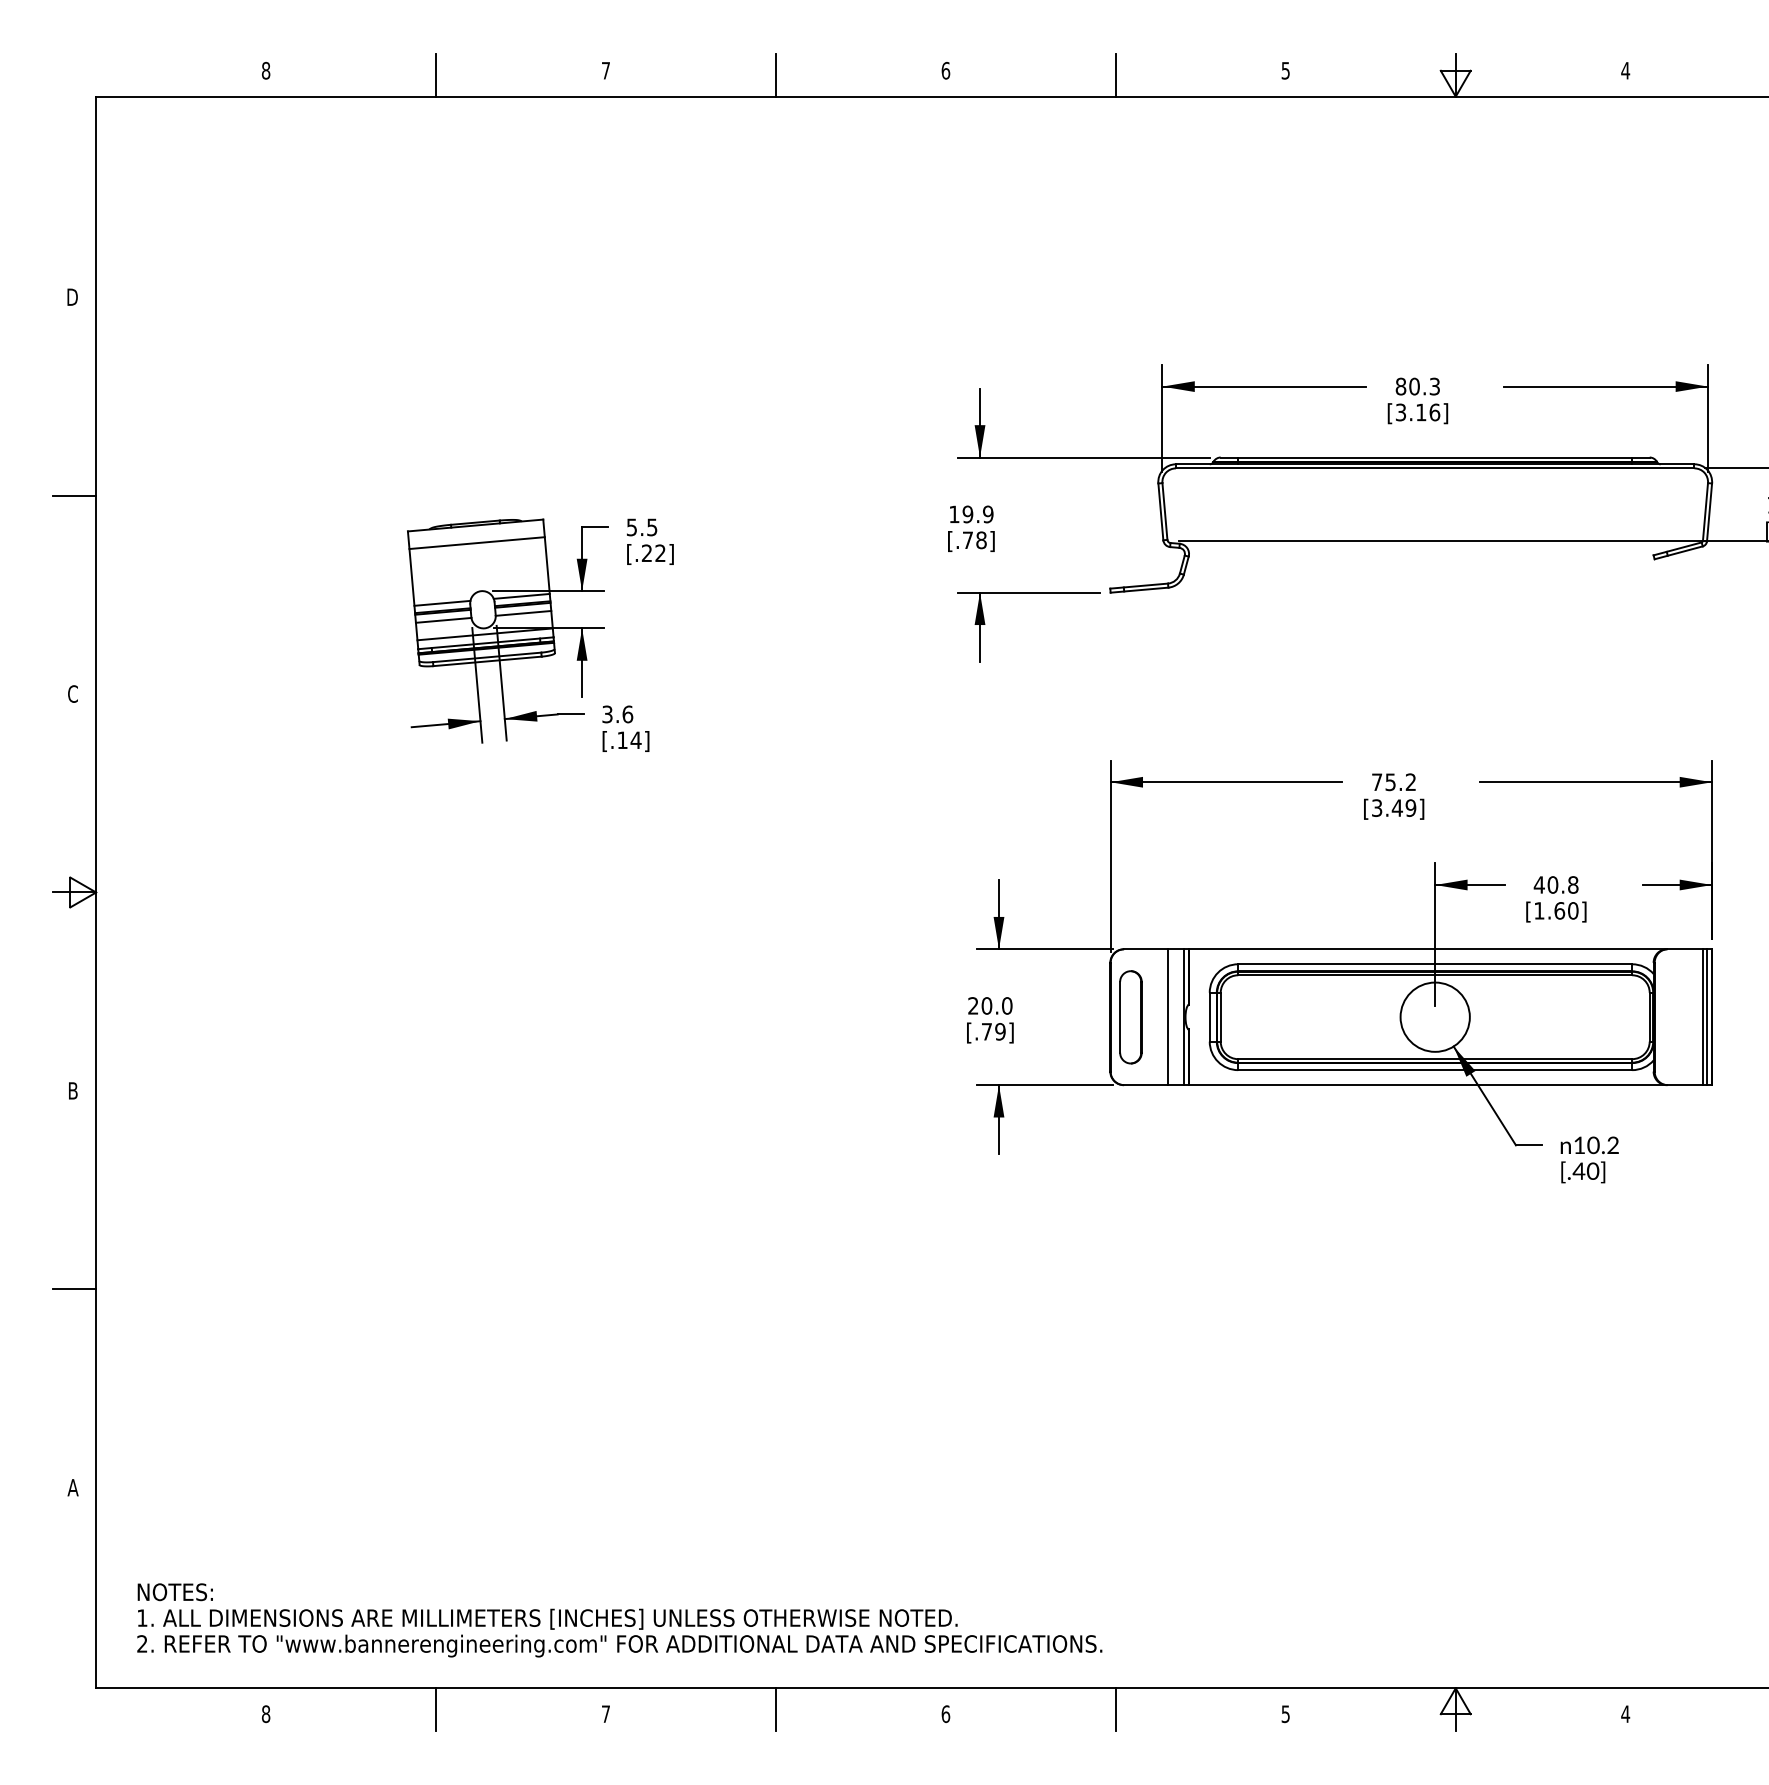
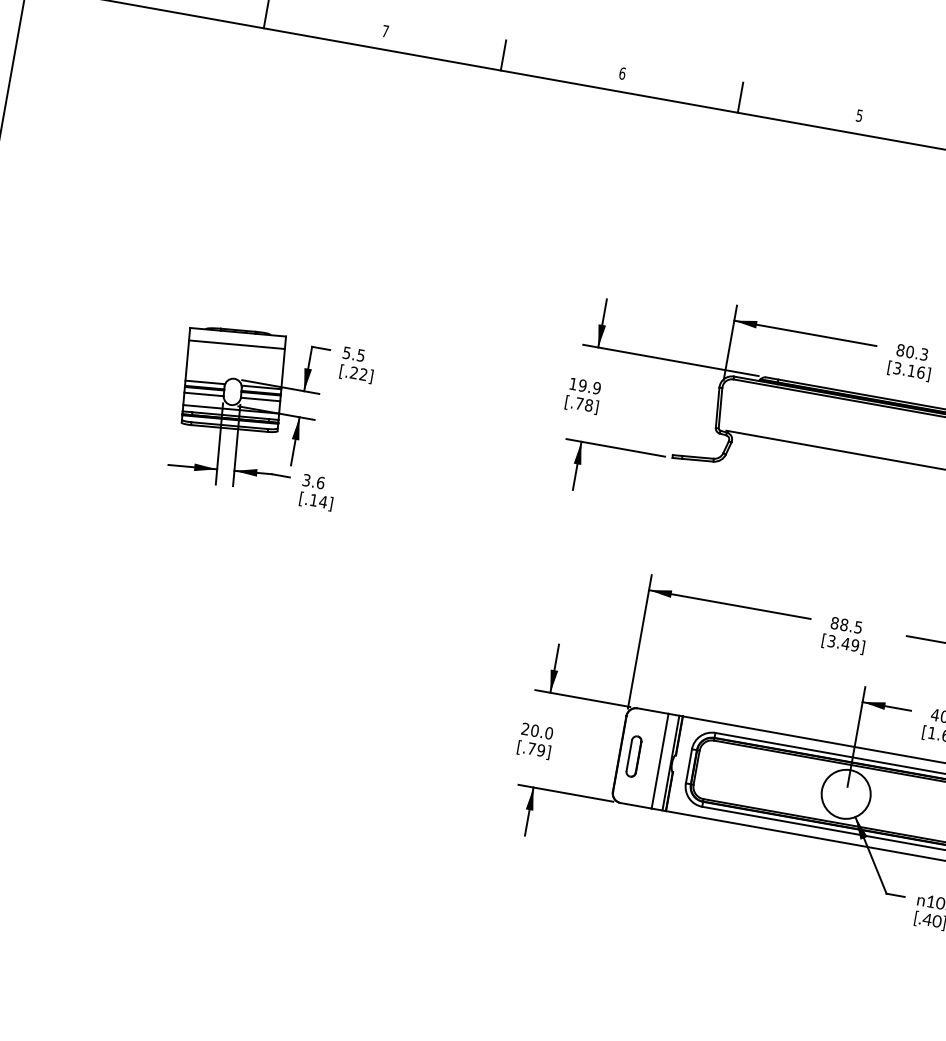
text: (1393, 782) -> (846, 625), 75.2 -> 88.5
part: (1130, 1016) -> (633, 755), size x0.62

